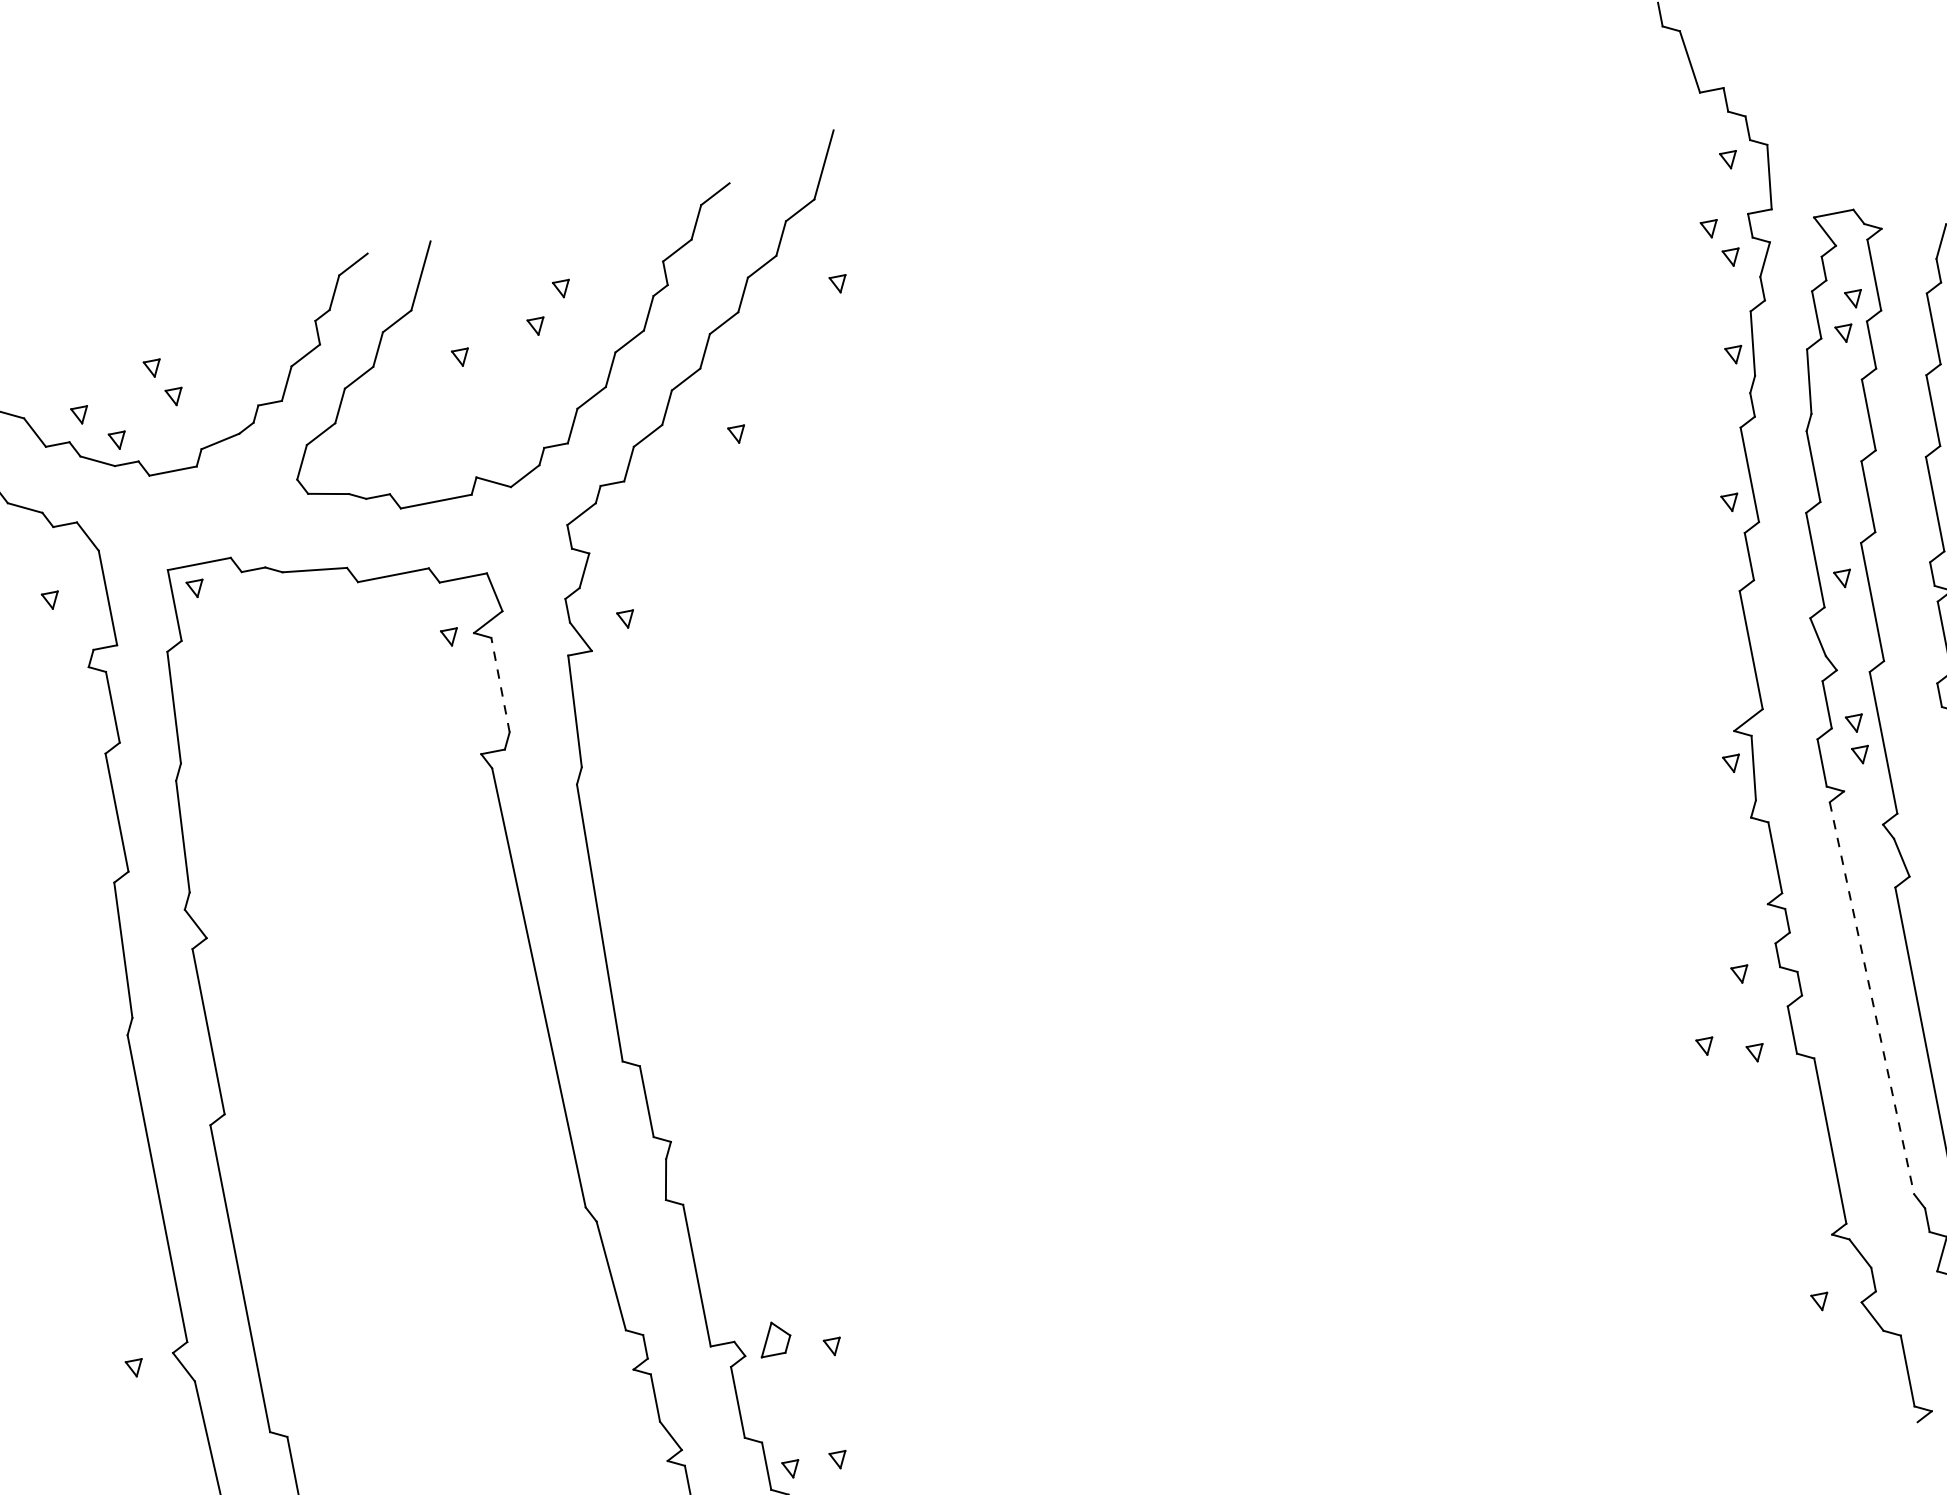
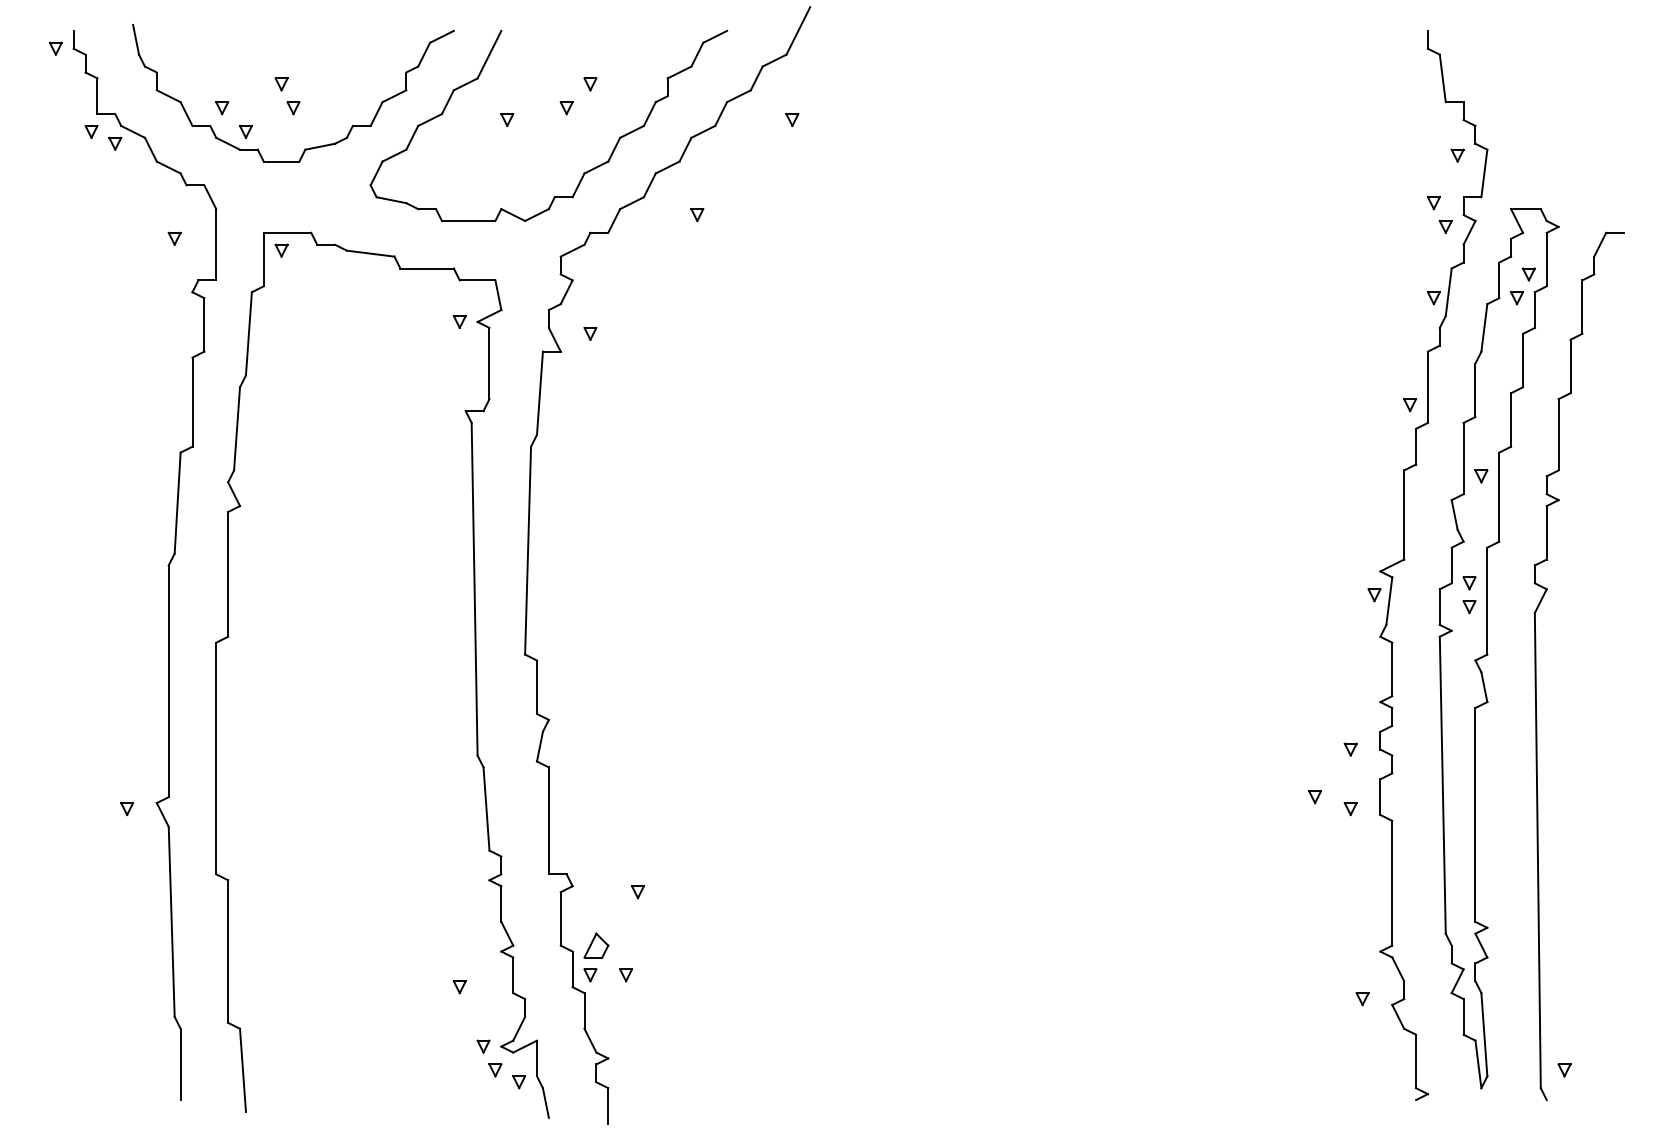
line: (500, 685) -> (489, 363), dashed -> solid
line: (1871, 998) -> (1442, 785), dashed -> solid
part: (774, 1338) -> (596, 945), moved

